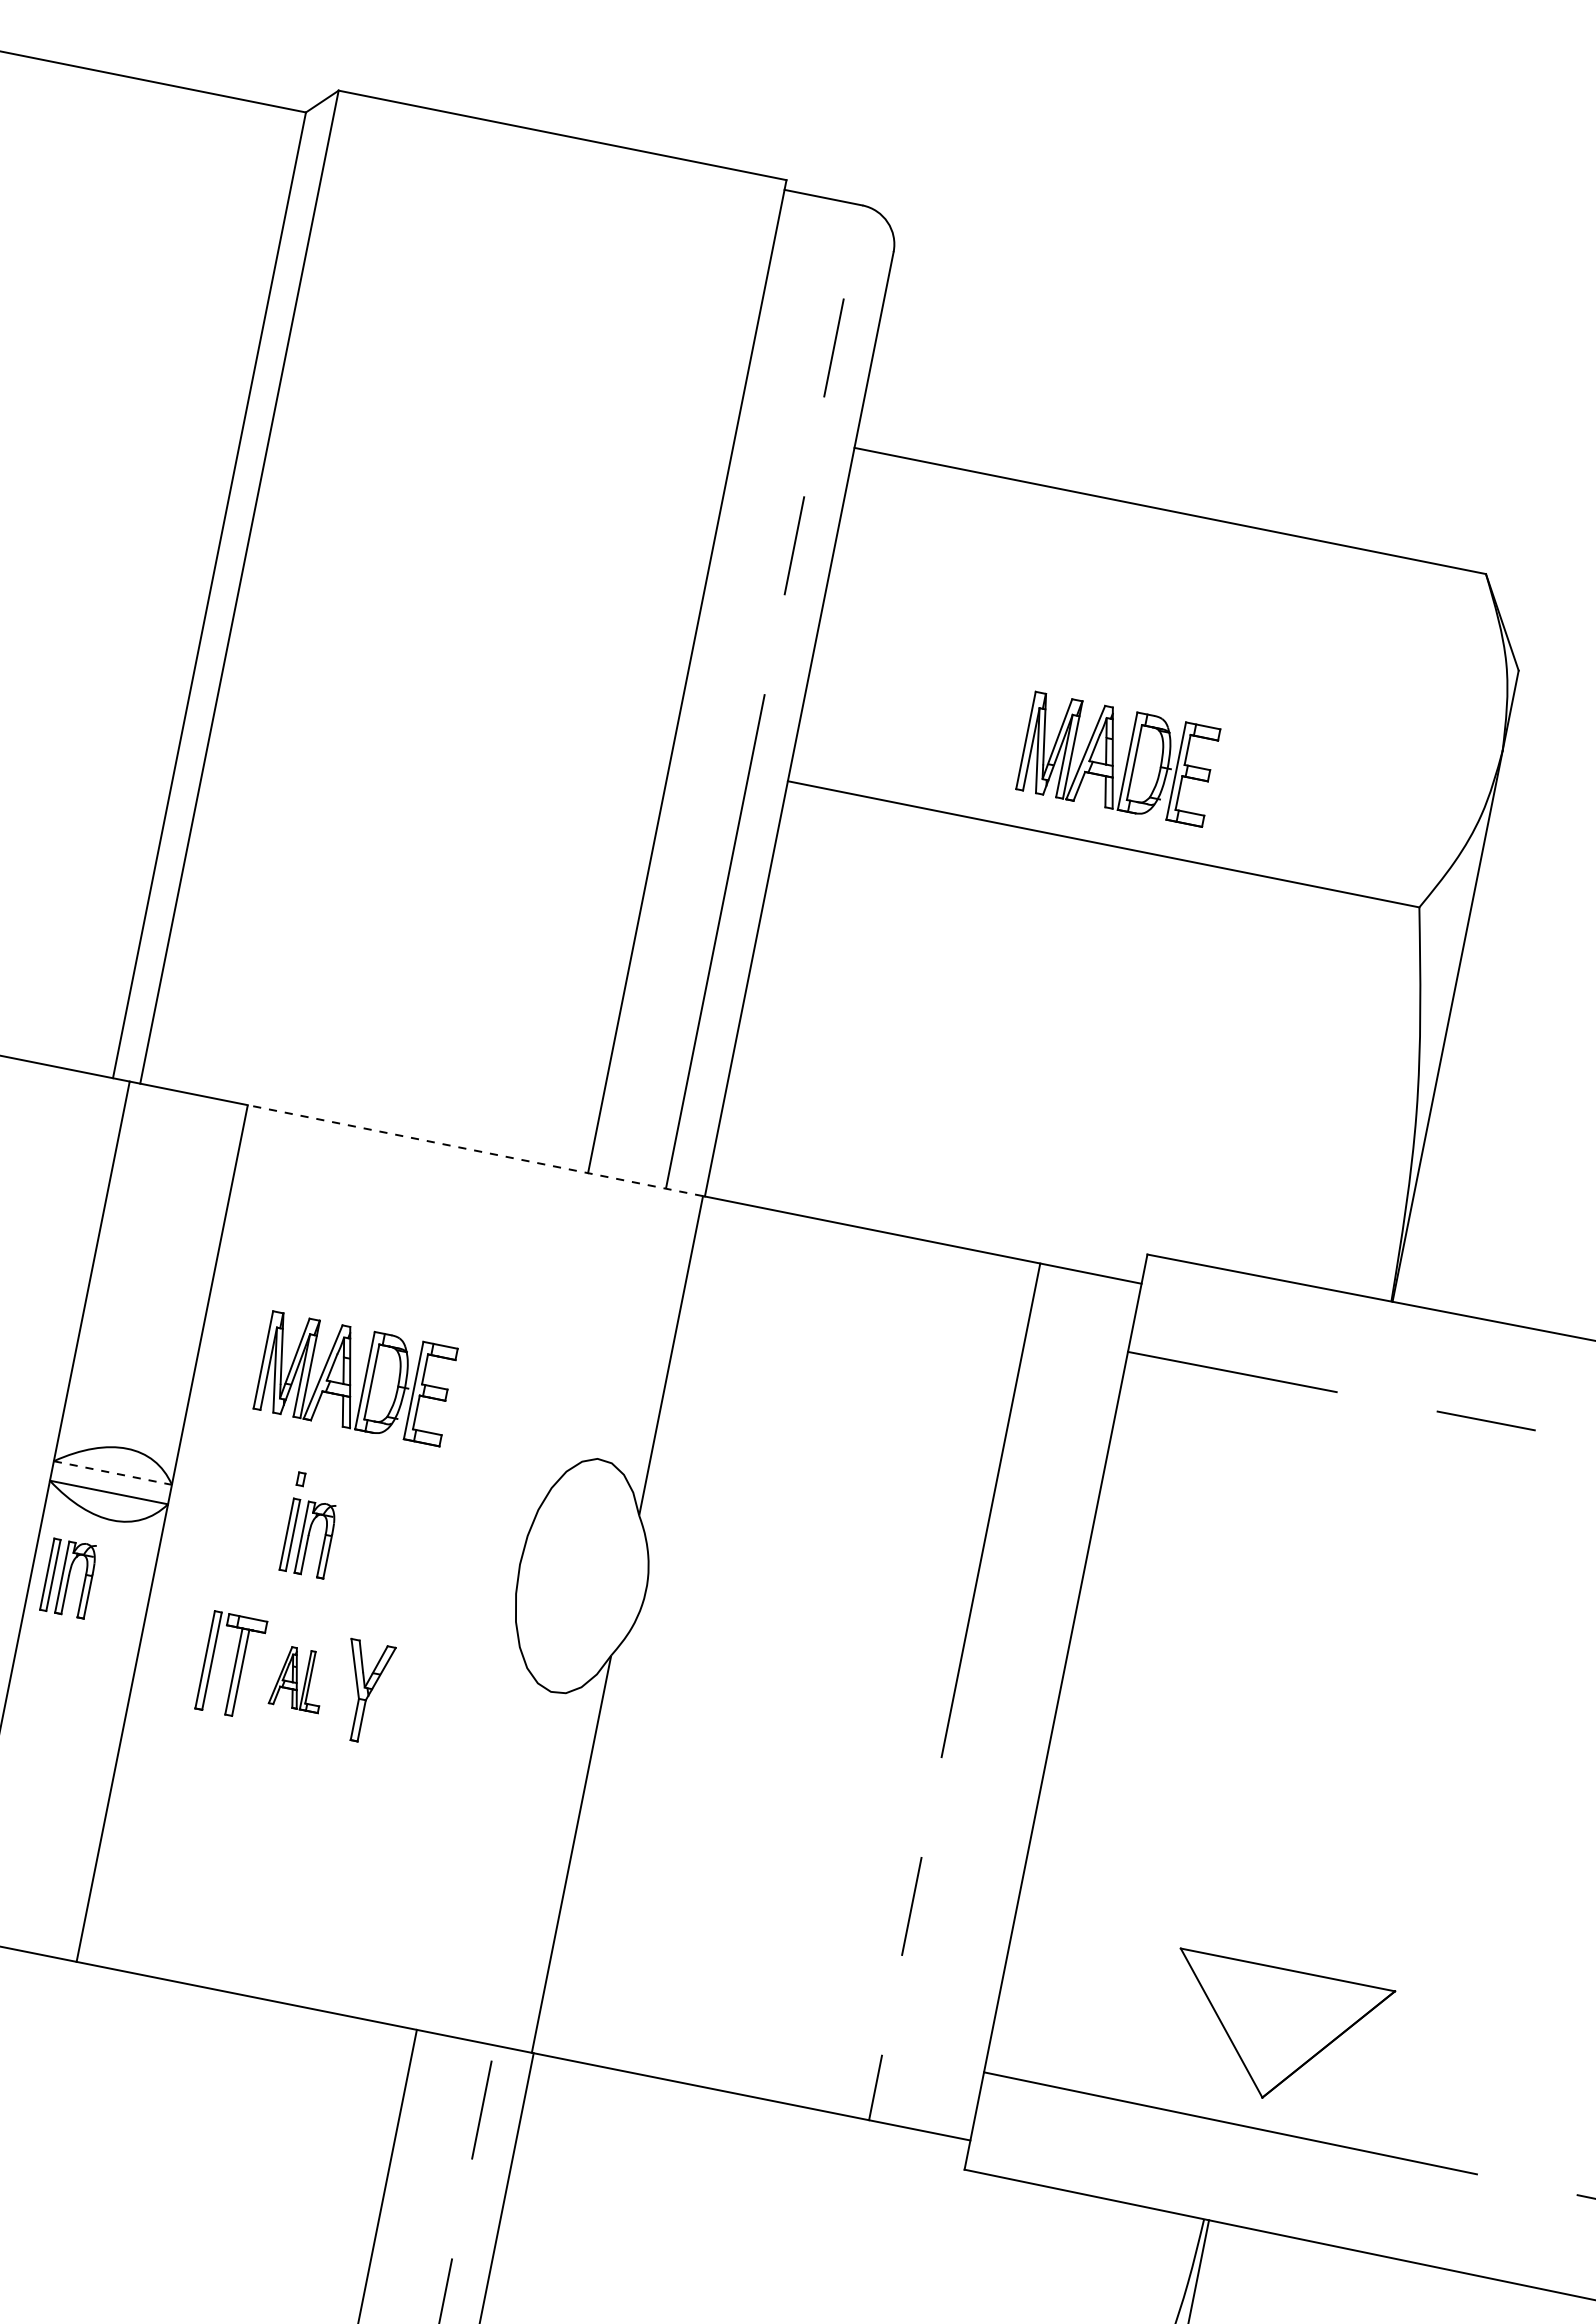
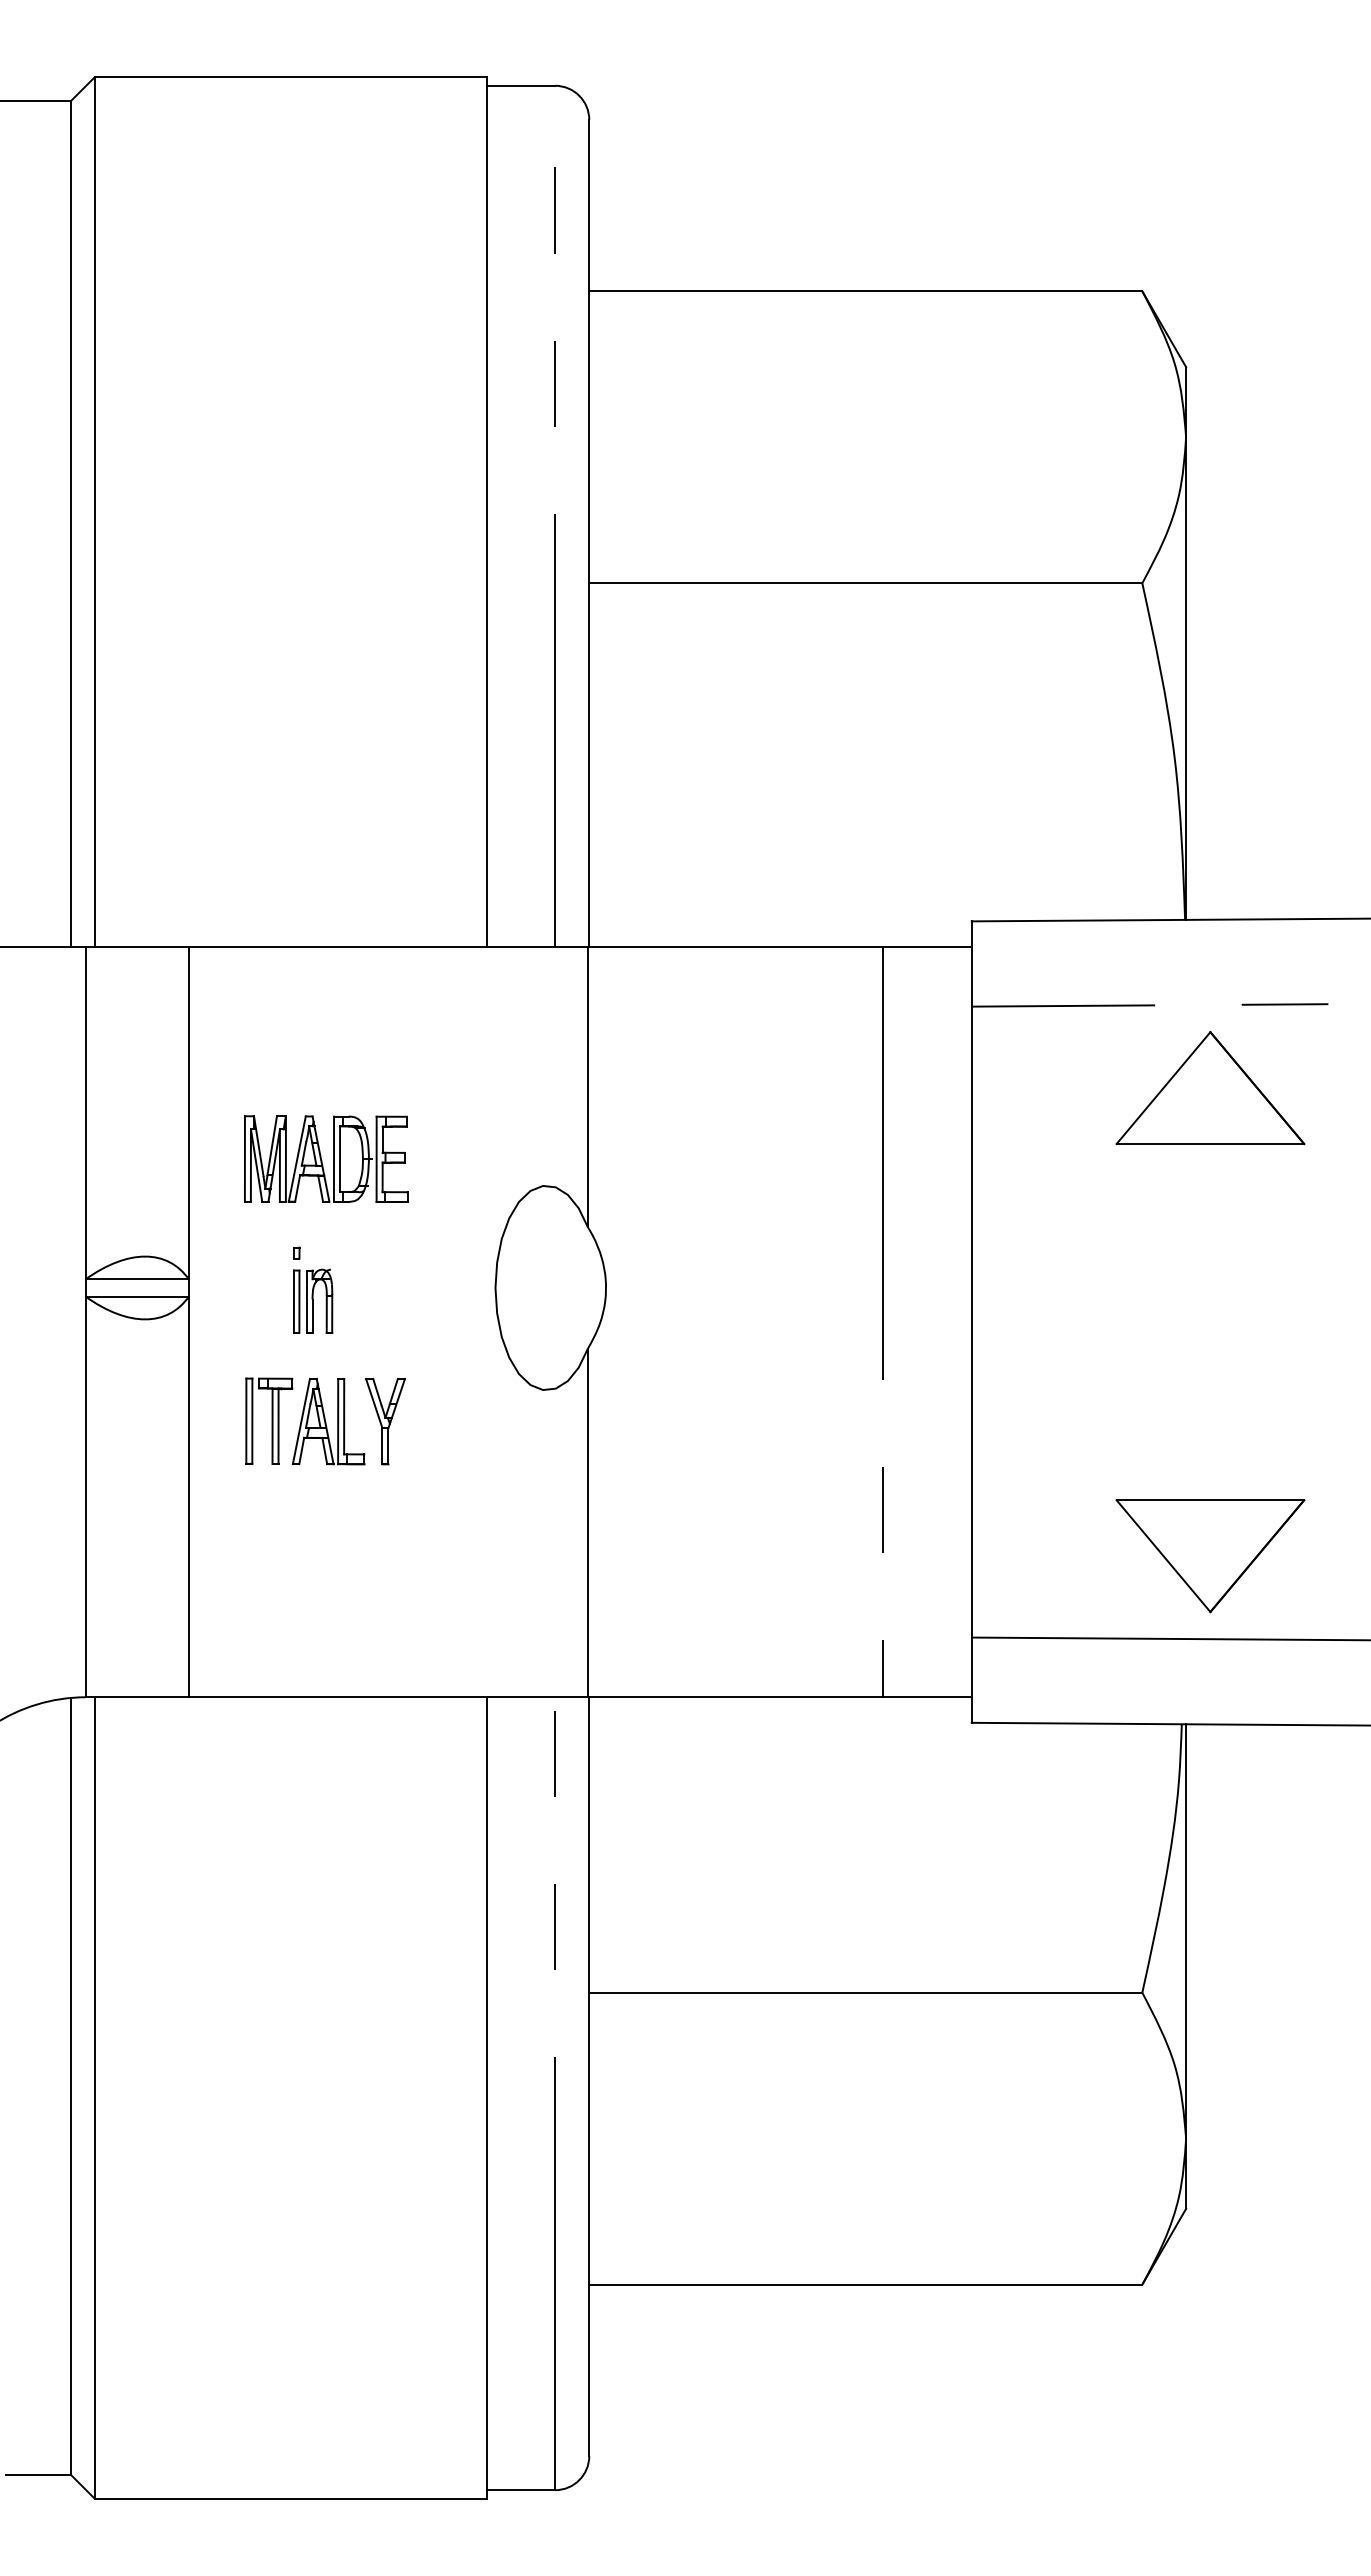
part: (1119, 758) -> (864, 508), removed
line: (474, 1149) -> (387, 946), dashed -> solid
line: (113, 1473) -> (137, 1279), dashed -> solid
part: (1381, 1499) -> (1210, 1088), added
part: (69, 1577) -> (118, 1374), removed
part: (298, 1678) -> (328, 1421), size x1.67

